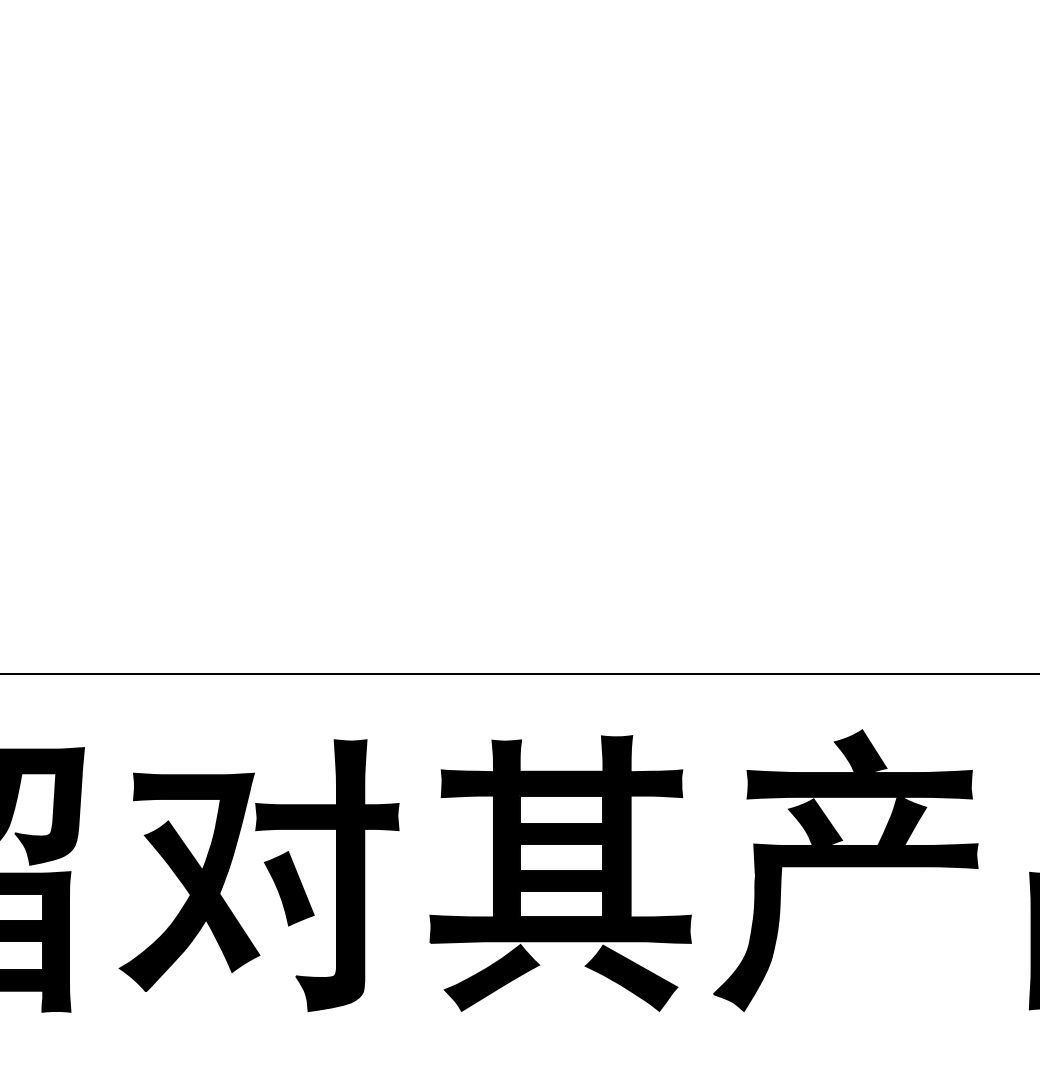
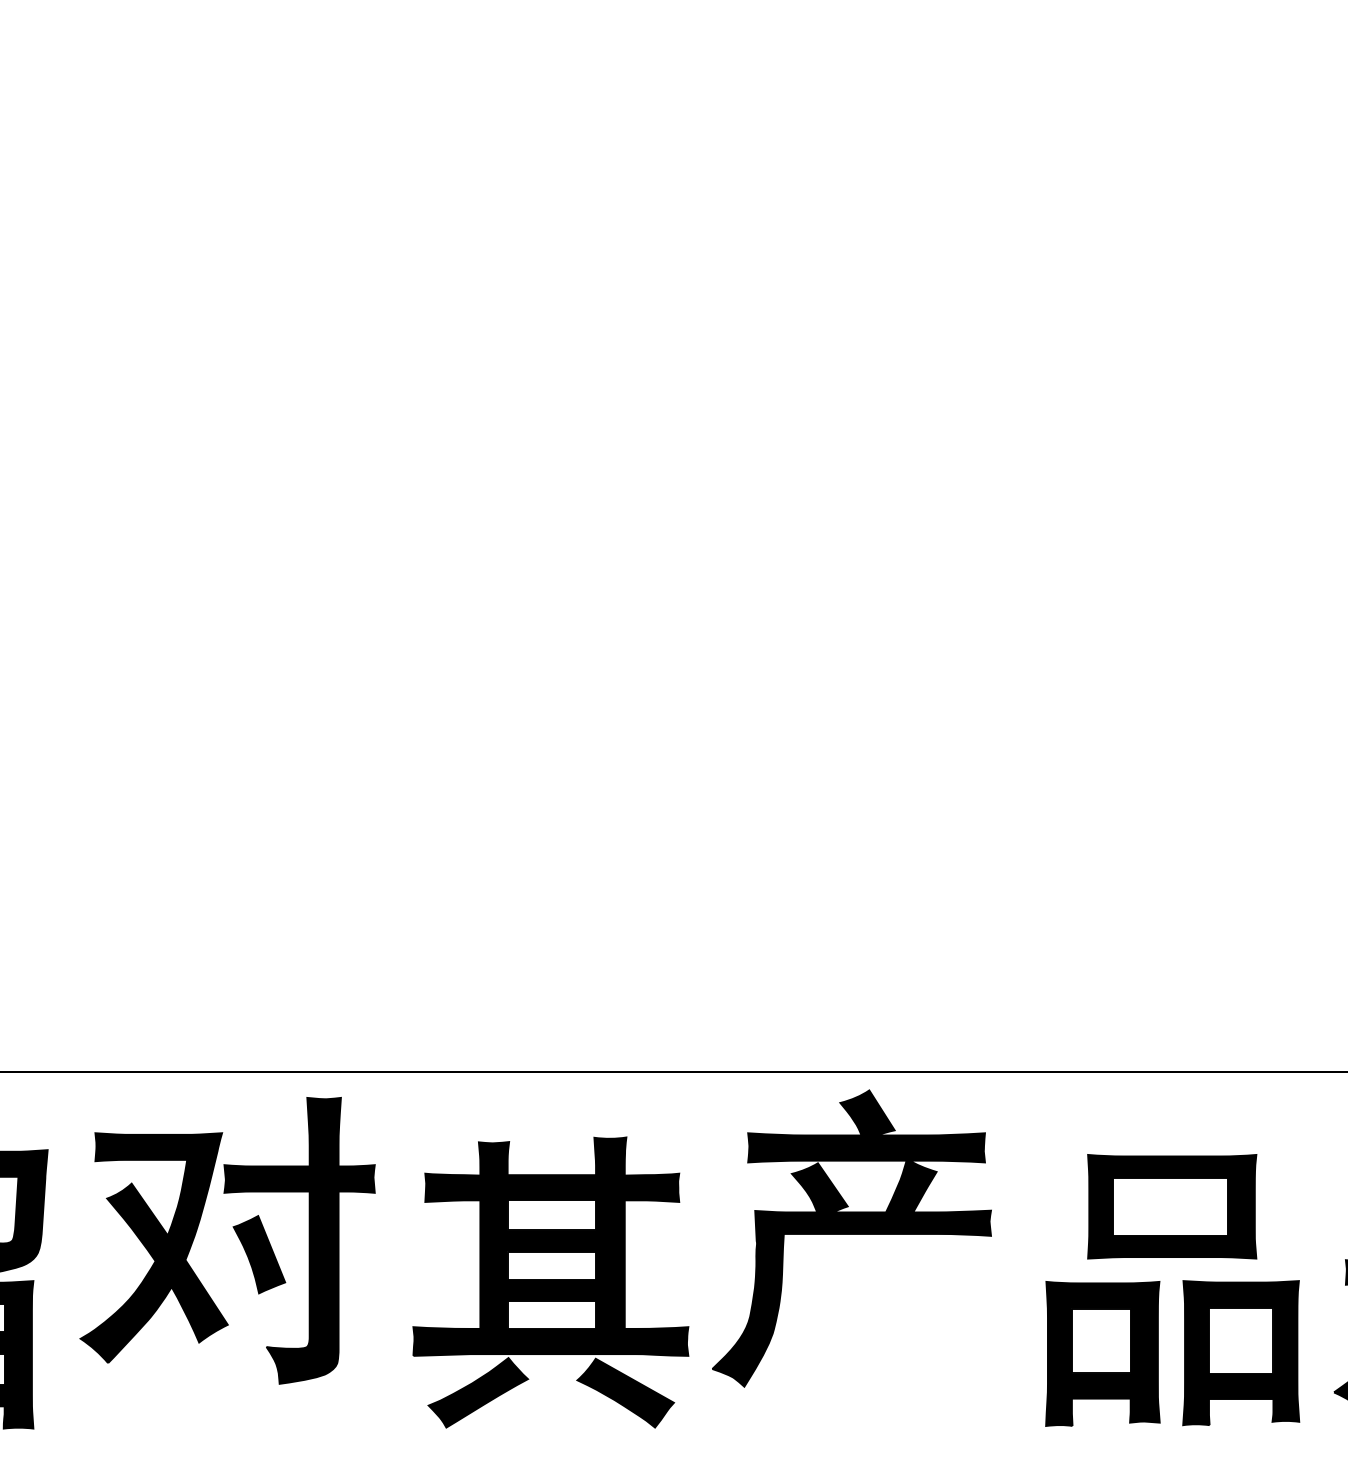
part: (845, 870) -> (851, 1238), moved
part: (268, 871) -> (237, 1236), moved

